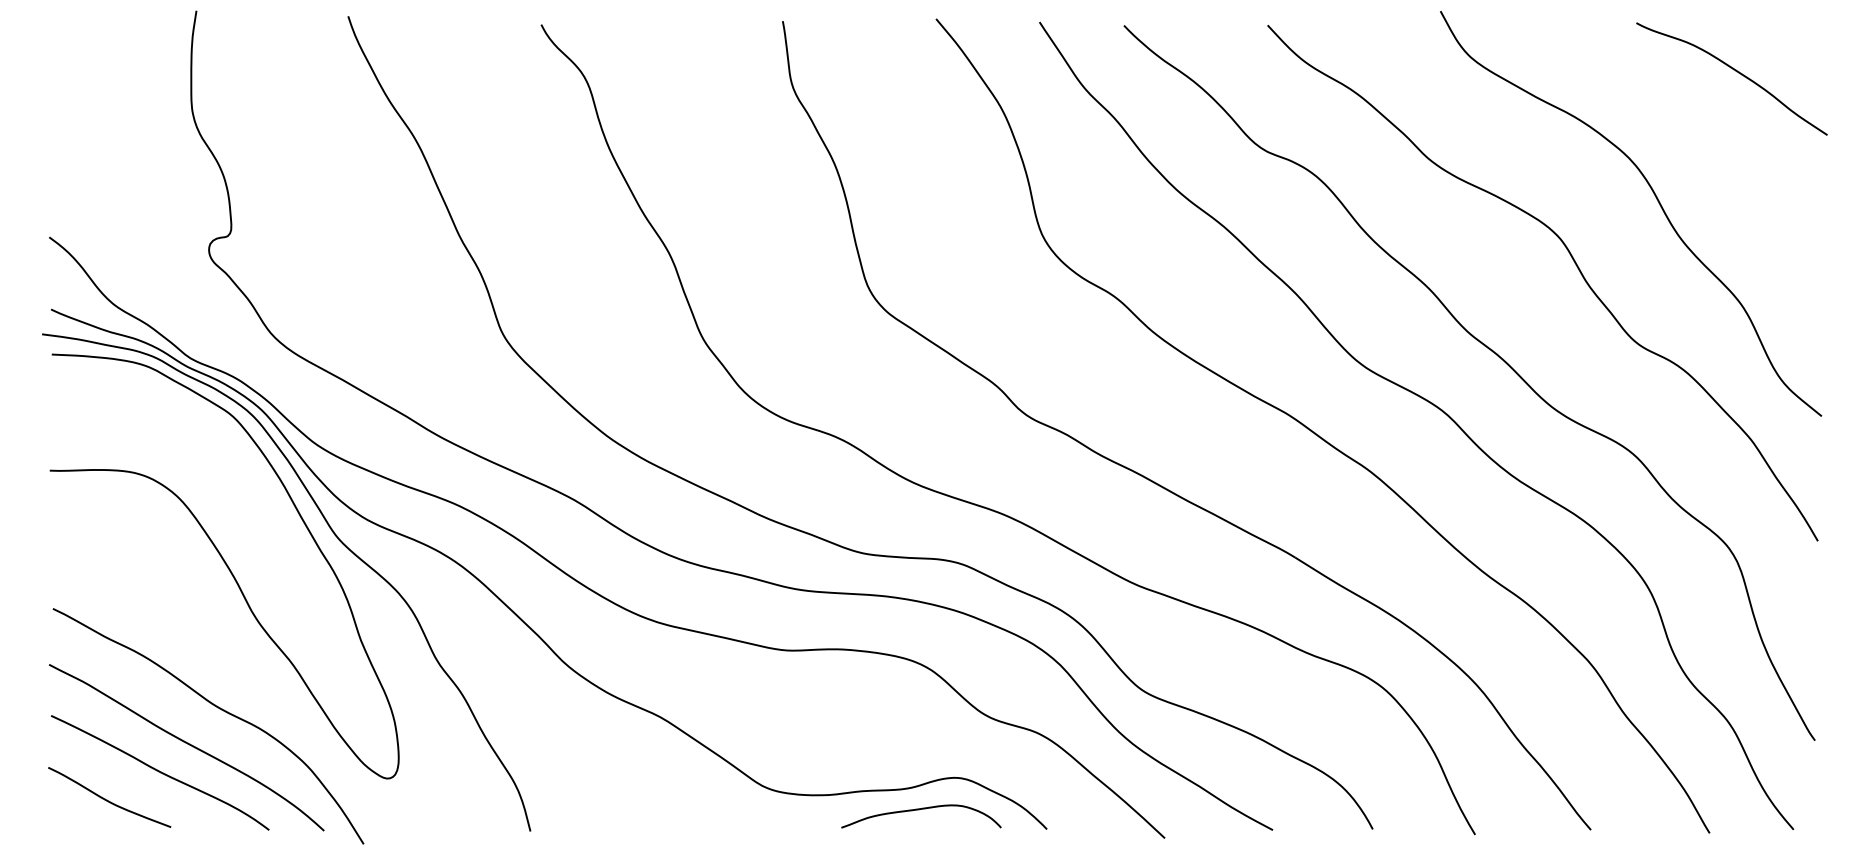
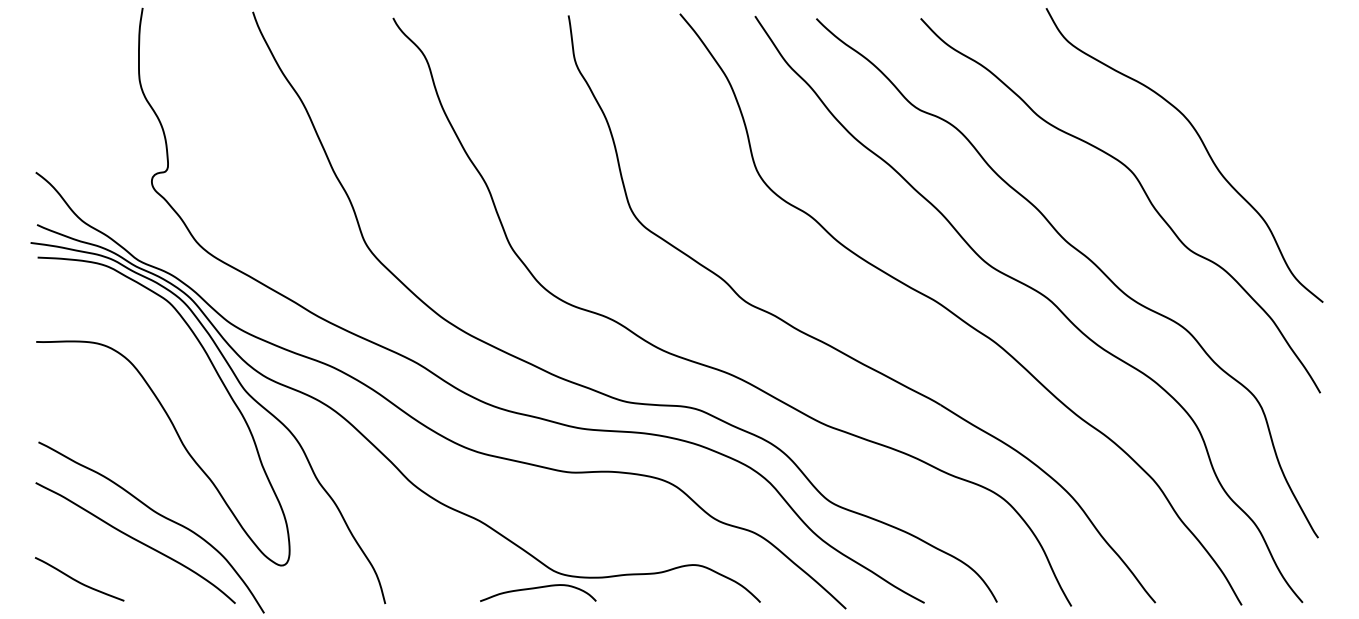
curve: (1735, 72) -> (1260, 52), removed
curve: (160, 772) -> (116, 561), removed
curve: (921, 810) -> (538, 588), moved

